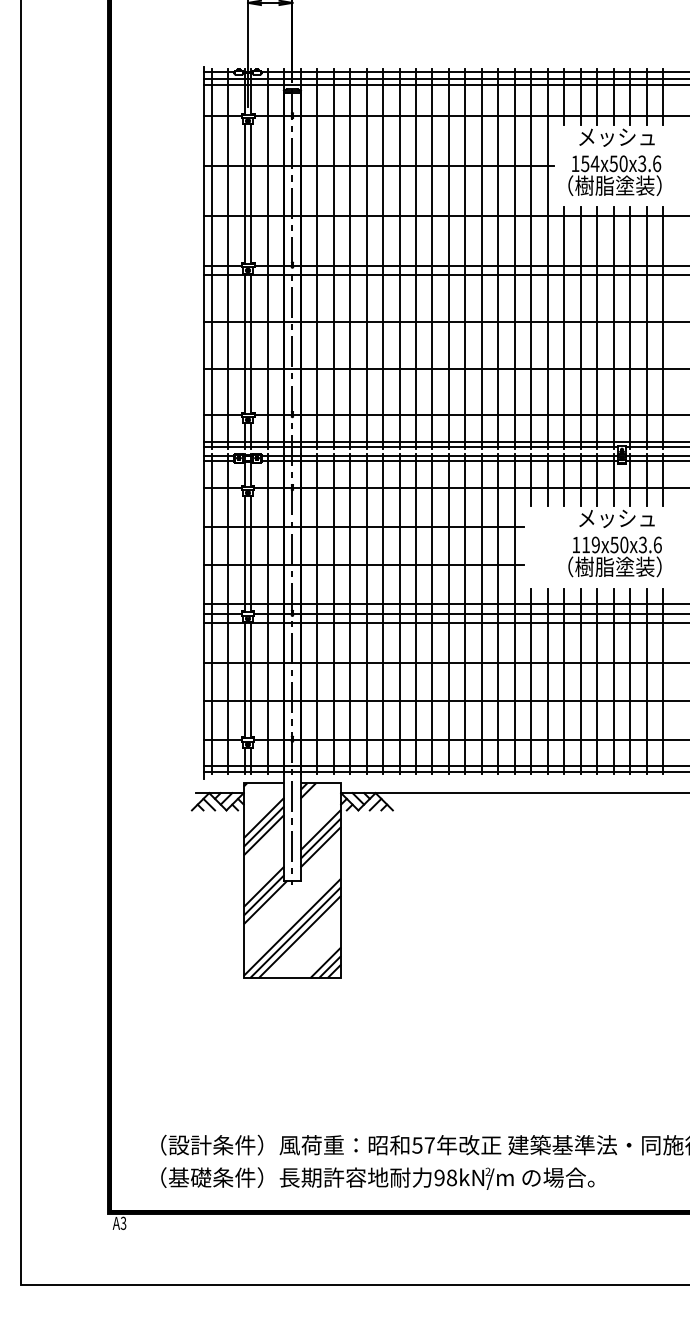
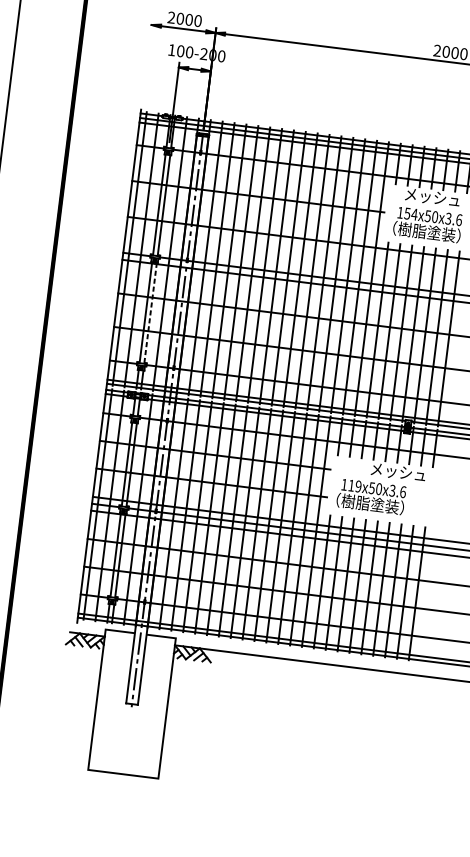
line: (251, 344) -> (150, 313), solid -> dashed
text: (614, 556) -> (370, 496), moved
hatch: (292, 880) -> (132, 703), removed

